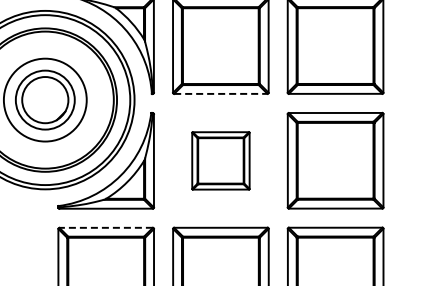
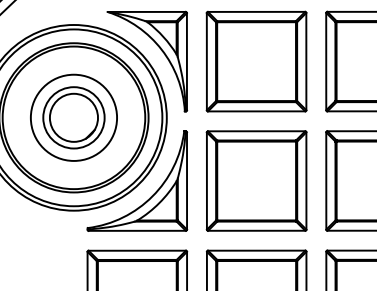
line: (220, 93) -> (256, 110), dashed -> solid
part: (220, 160) -> (256, 180), size x1.67
line: (106, 227) -> (137, 250), dashed -> solid

